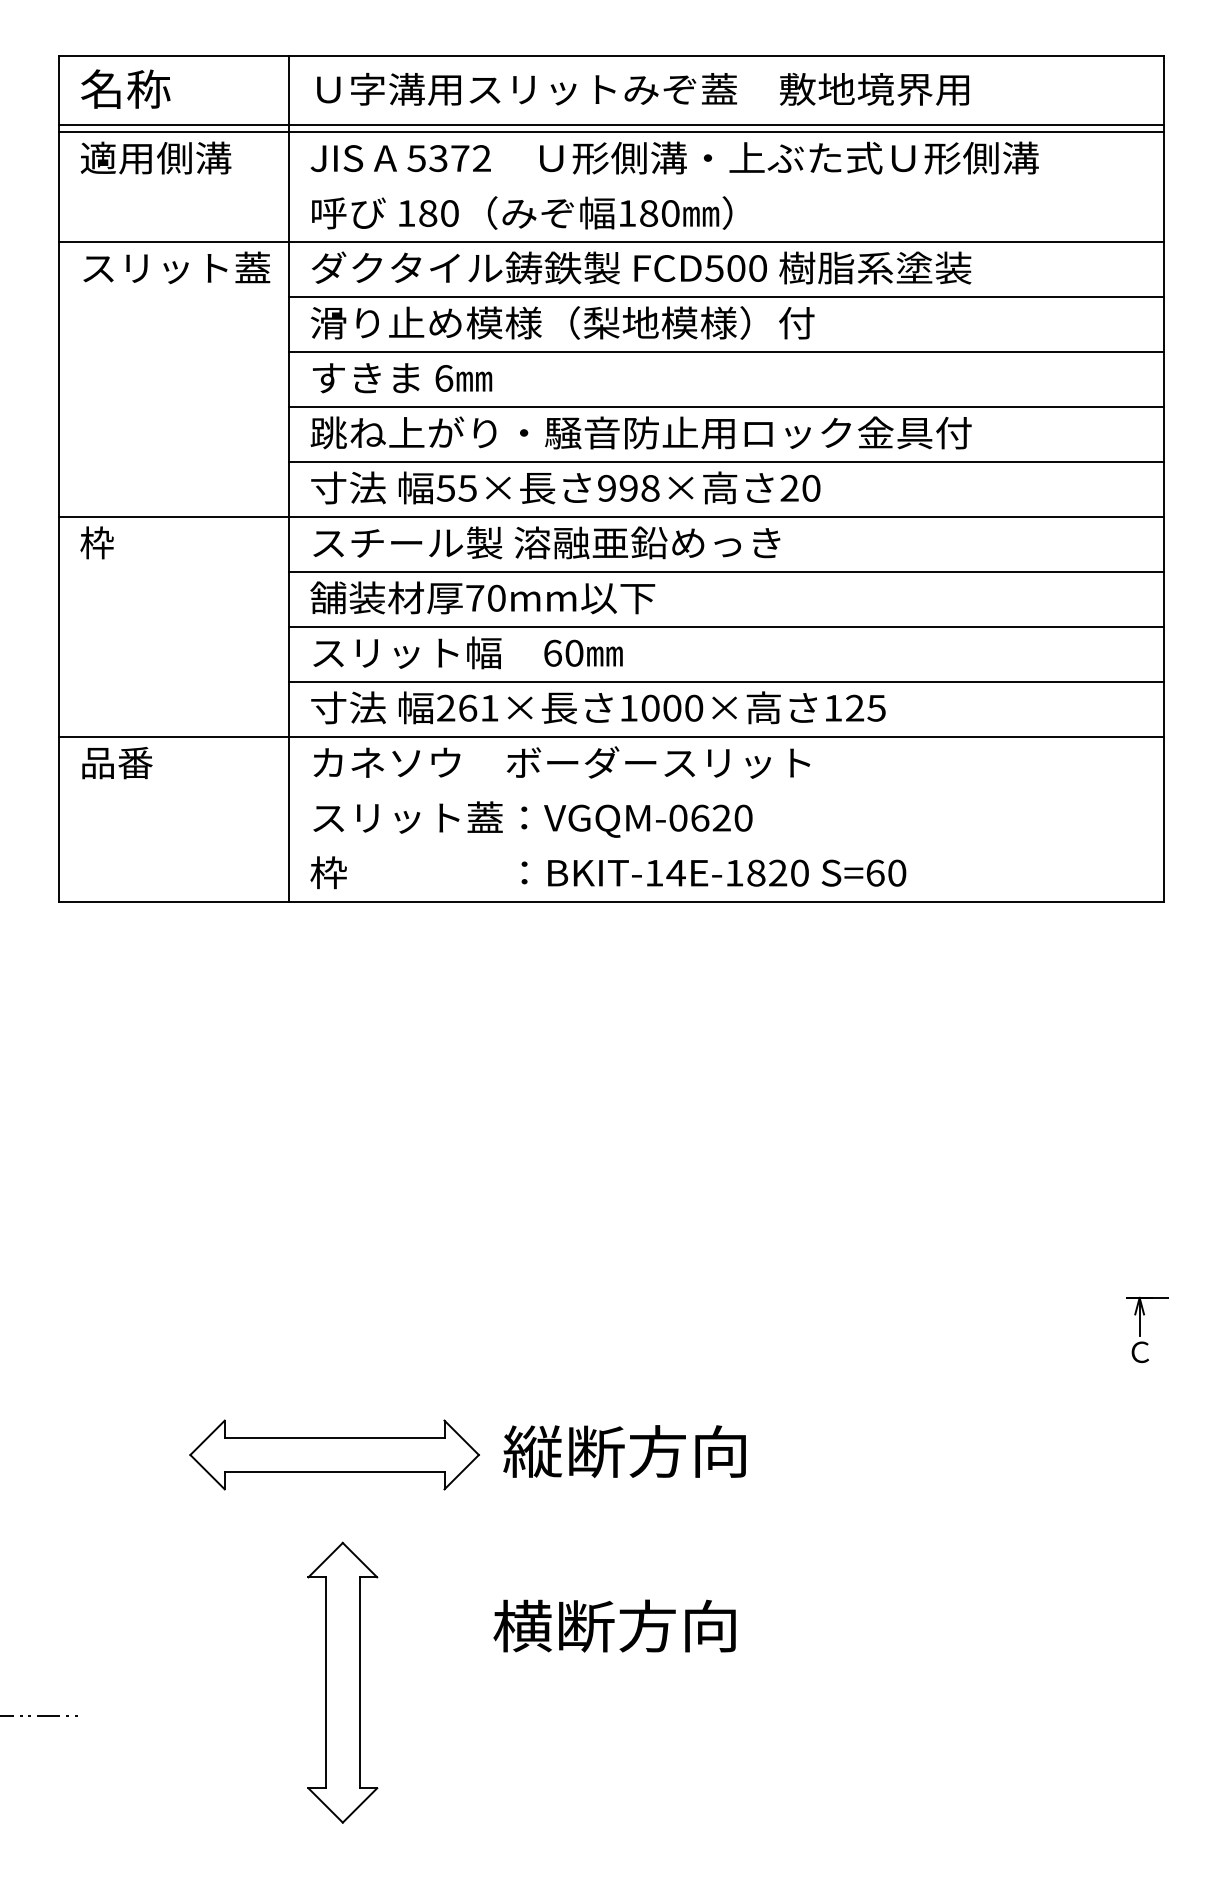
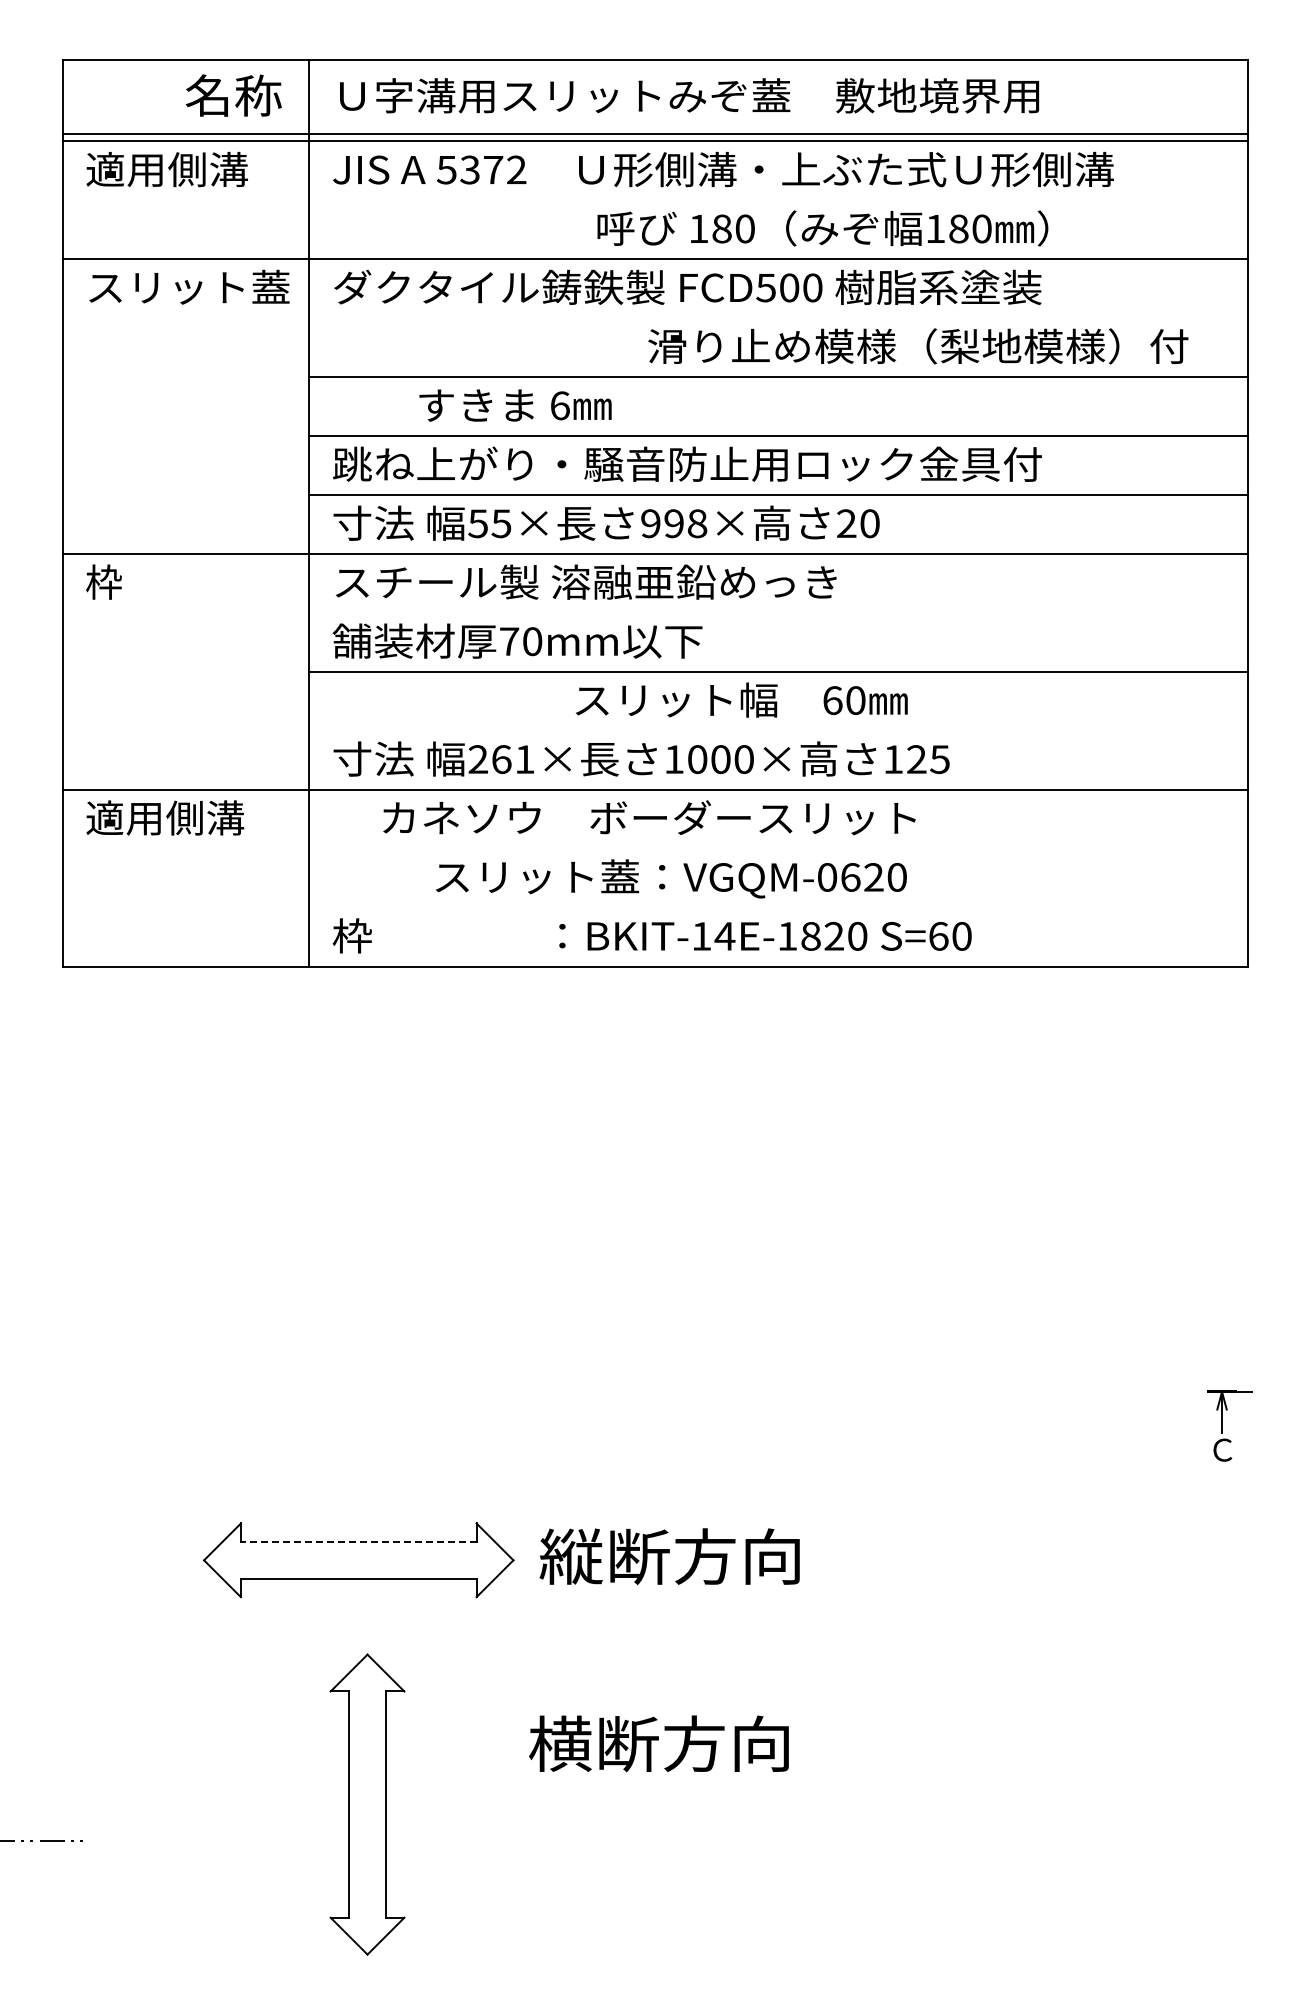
text: (125, 89) -> (233, 95), moved
text: (521, 213) -> (822, 228), moved
line: (726, 297) -> (778, 318), removed
text: (562, 323) -> (918, 346), moved
text: (402, 378) -> (515, 405), moved
line: (726, 572) -> (778, 613), removed
text: (467, 652) -> (741, 699), moved
line: (726, 682) -> (778, 731), removed
text: (154, 762) -> (165, 817), 品番 -> 適用側溝
text: (561, 762) -> (649, 817), moved
text: (533, 819) -> (671, 878), moved
line: (334, 1437) -> (358, 1541), solid -> dashed

